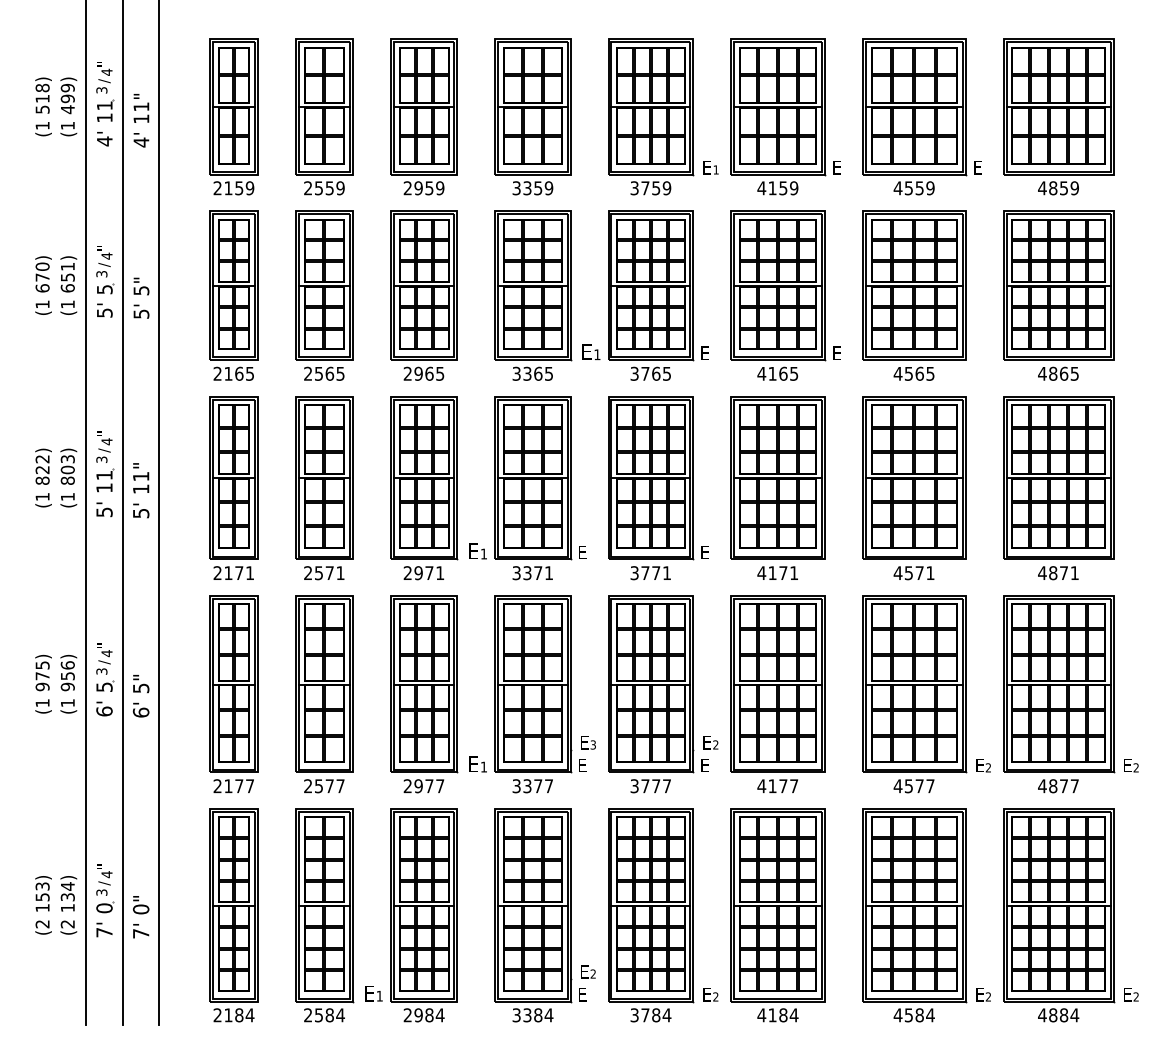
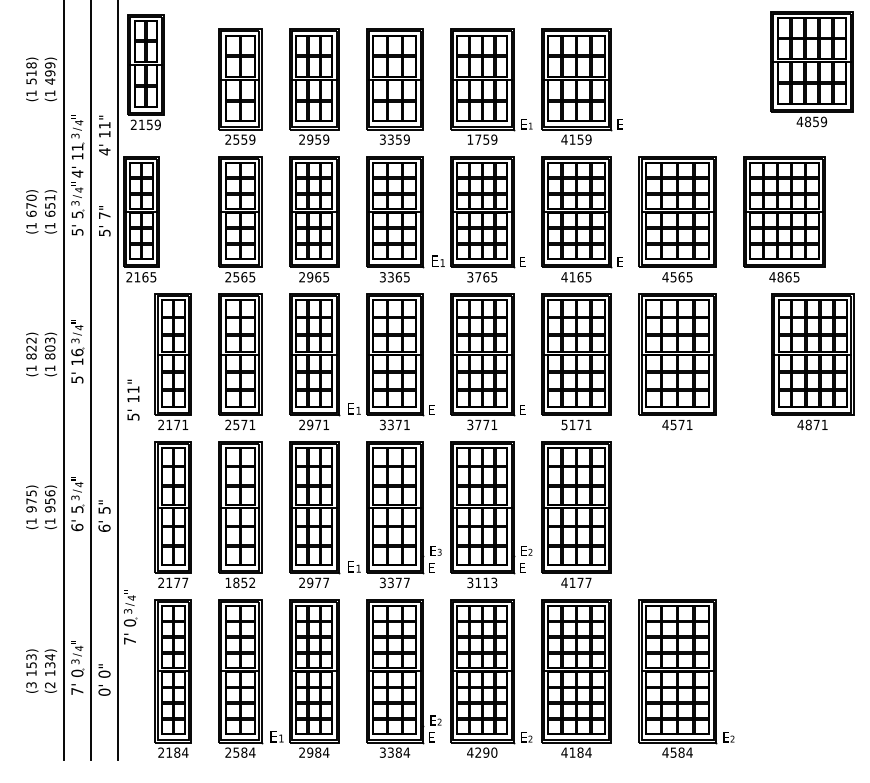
part: (105, 104) -> (78, 146), moved
part: (233, 116) -> (145, 71), moved
part: (921, 116) -> (682, 86), removed
part: (1058, 116) -> (811, 68), moved
text: (141, 120) -> (104, 135), moved
text: (634, 188) -> (470, 139), 3759 -> 1759
text: (141, 290) -> (104, 215), 5" -> 7"
part: (233, 295) -> (141, 219), moved
text: (104, 475) -> (77, 352), 11 -> 16
part: (1058, 488) -> (812, 362), moved
text: (141, 490) -> (133, 400), moved
text: (761, 573) -> (564, 425), 4171 -> 5171
part: (926, 694) -> (686, 514), removed
part: (1070, 694) -> (793, 514), removed
text: (324, 786) -> (240, 583), 2577 -> 1852
text: (656, 786) -> (486, 583), 3777 -> 3113
part: (176, 832) -> (130, 617), added
part: (1070, 915) -> (793, 678), removed
text: (42, 924) -> (31, 685), (2 -> (3
text: (140, 933) -> (104, 692), 7' -> 0'
text: (650, 1015) -> (482, 752), 3784 -> 4290

